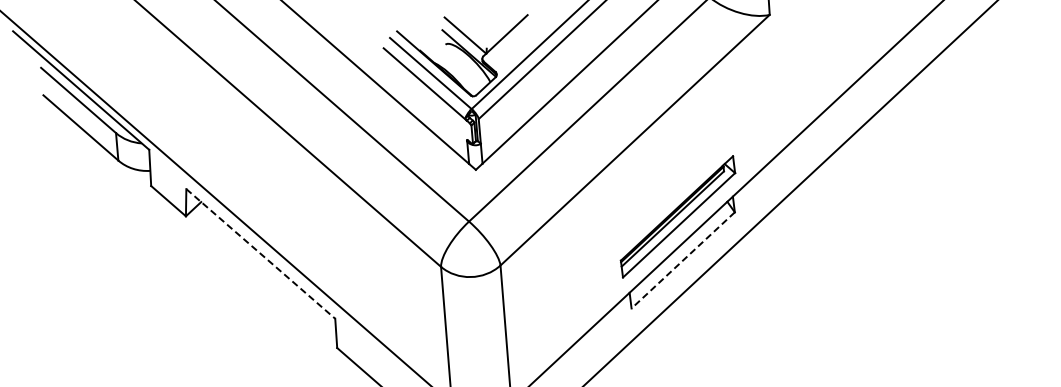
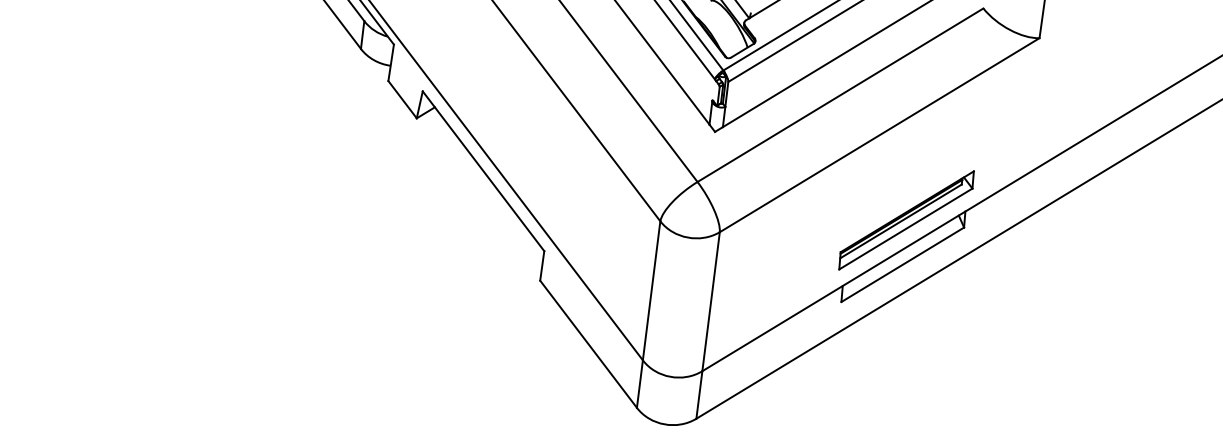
line: (260, 254) -> (483, 171), dashed -> solid
line: (682, 260) -> (902, 264), dashed -> solid

